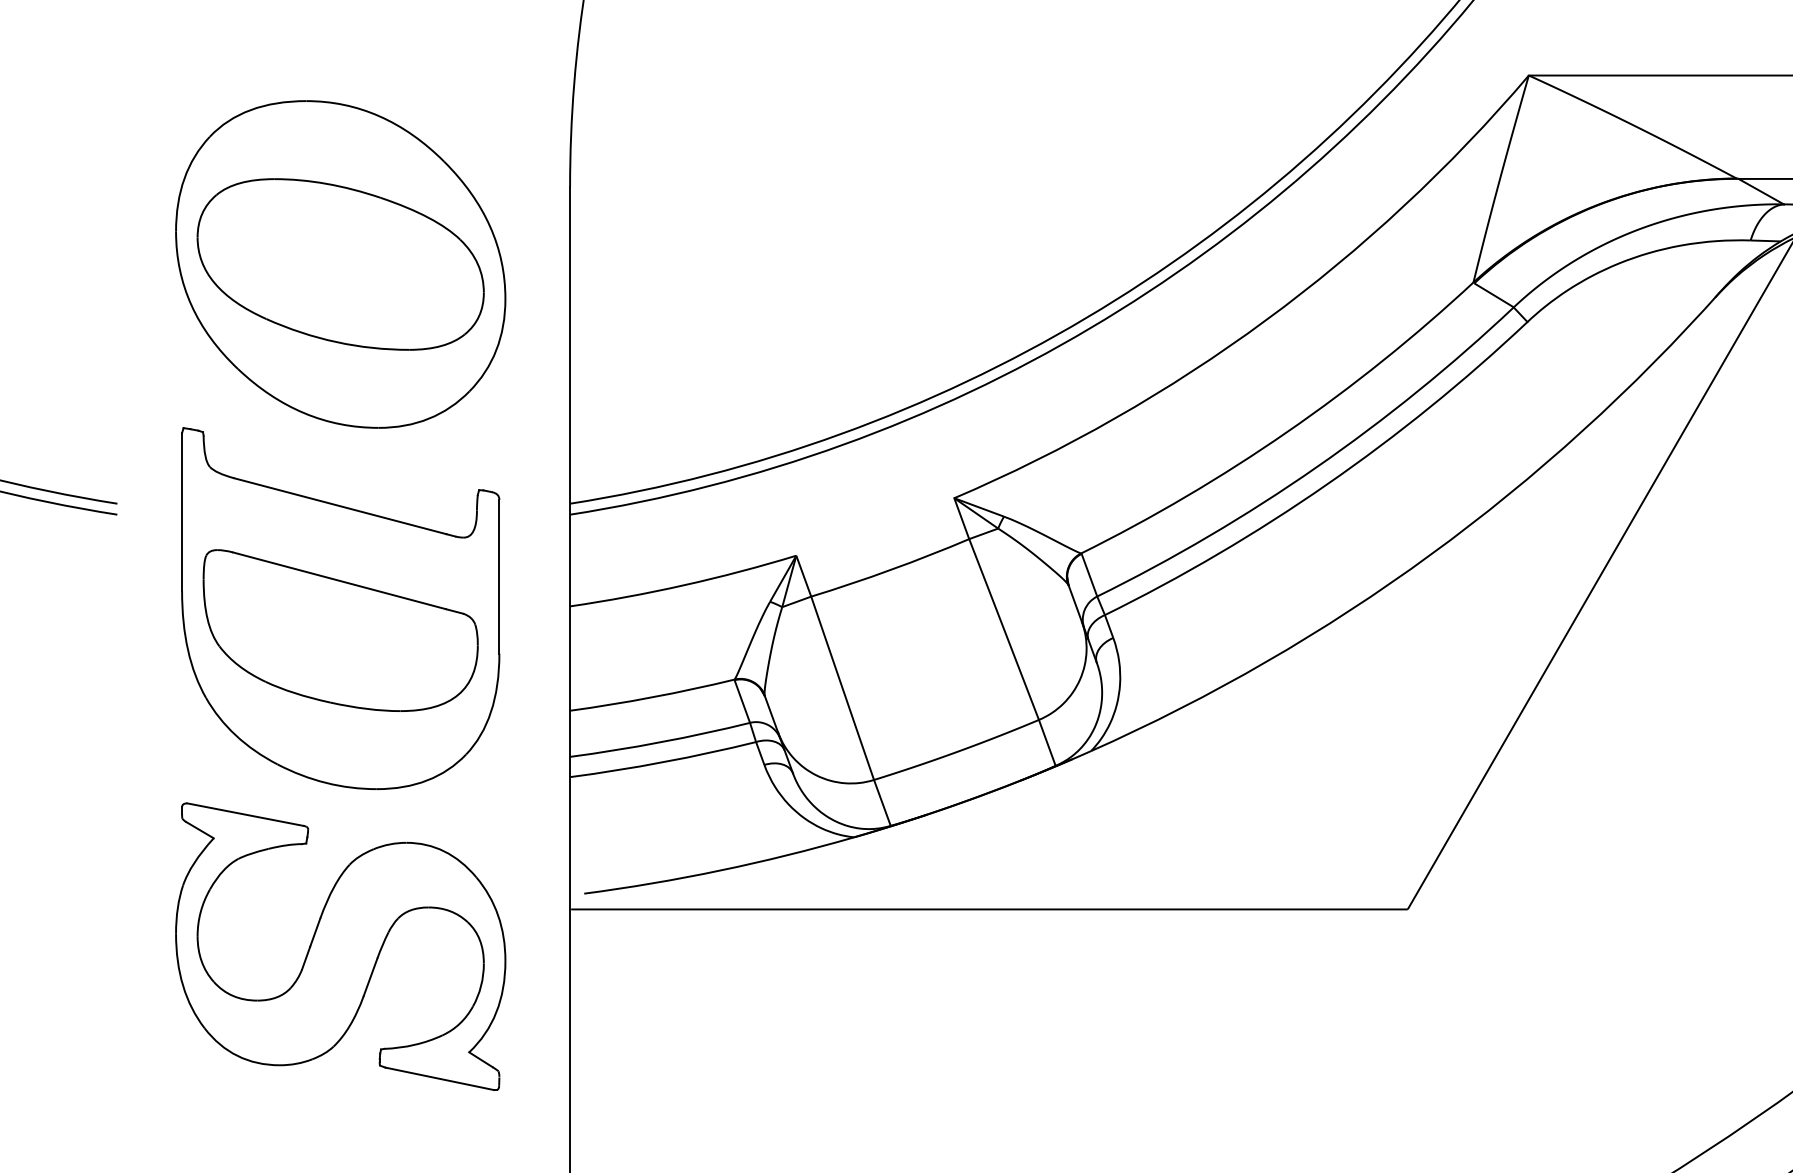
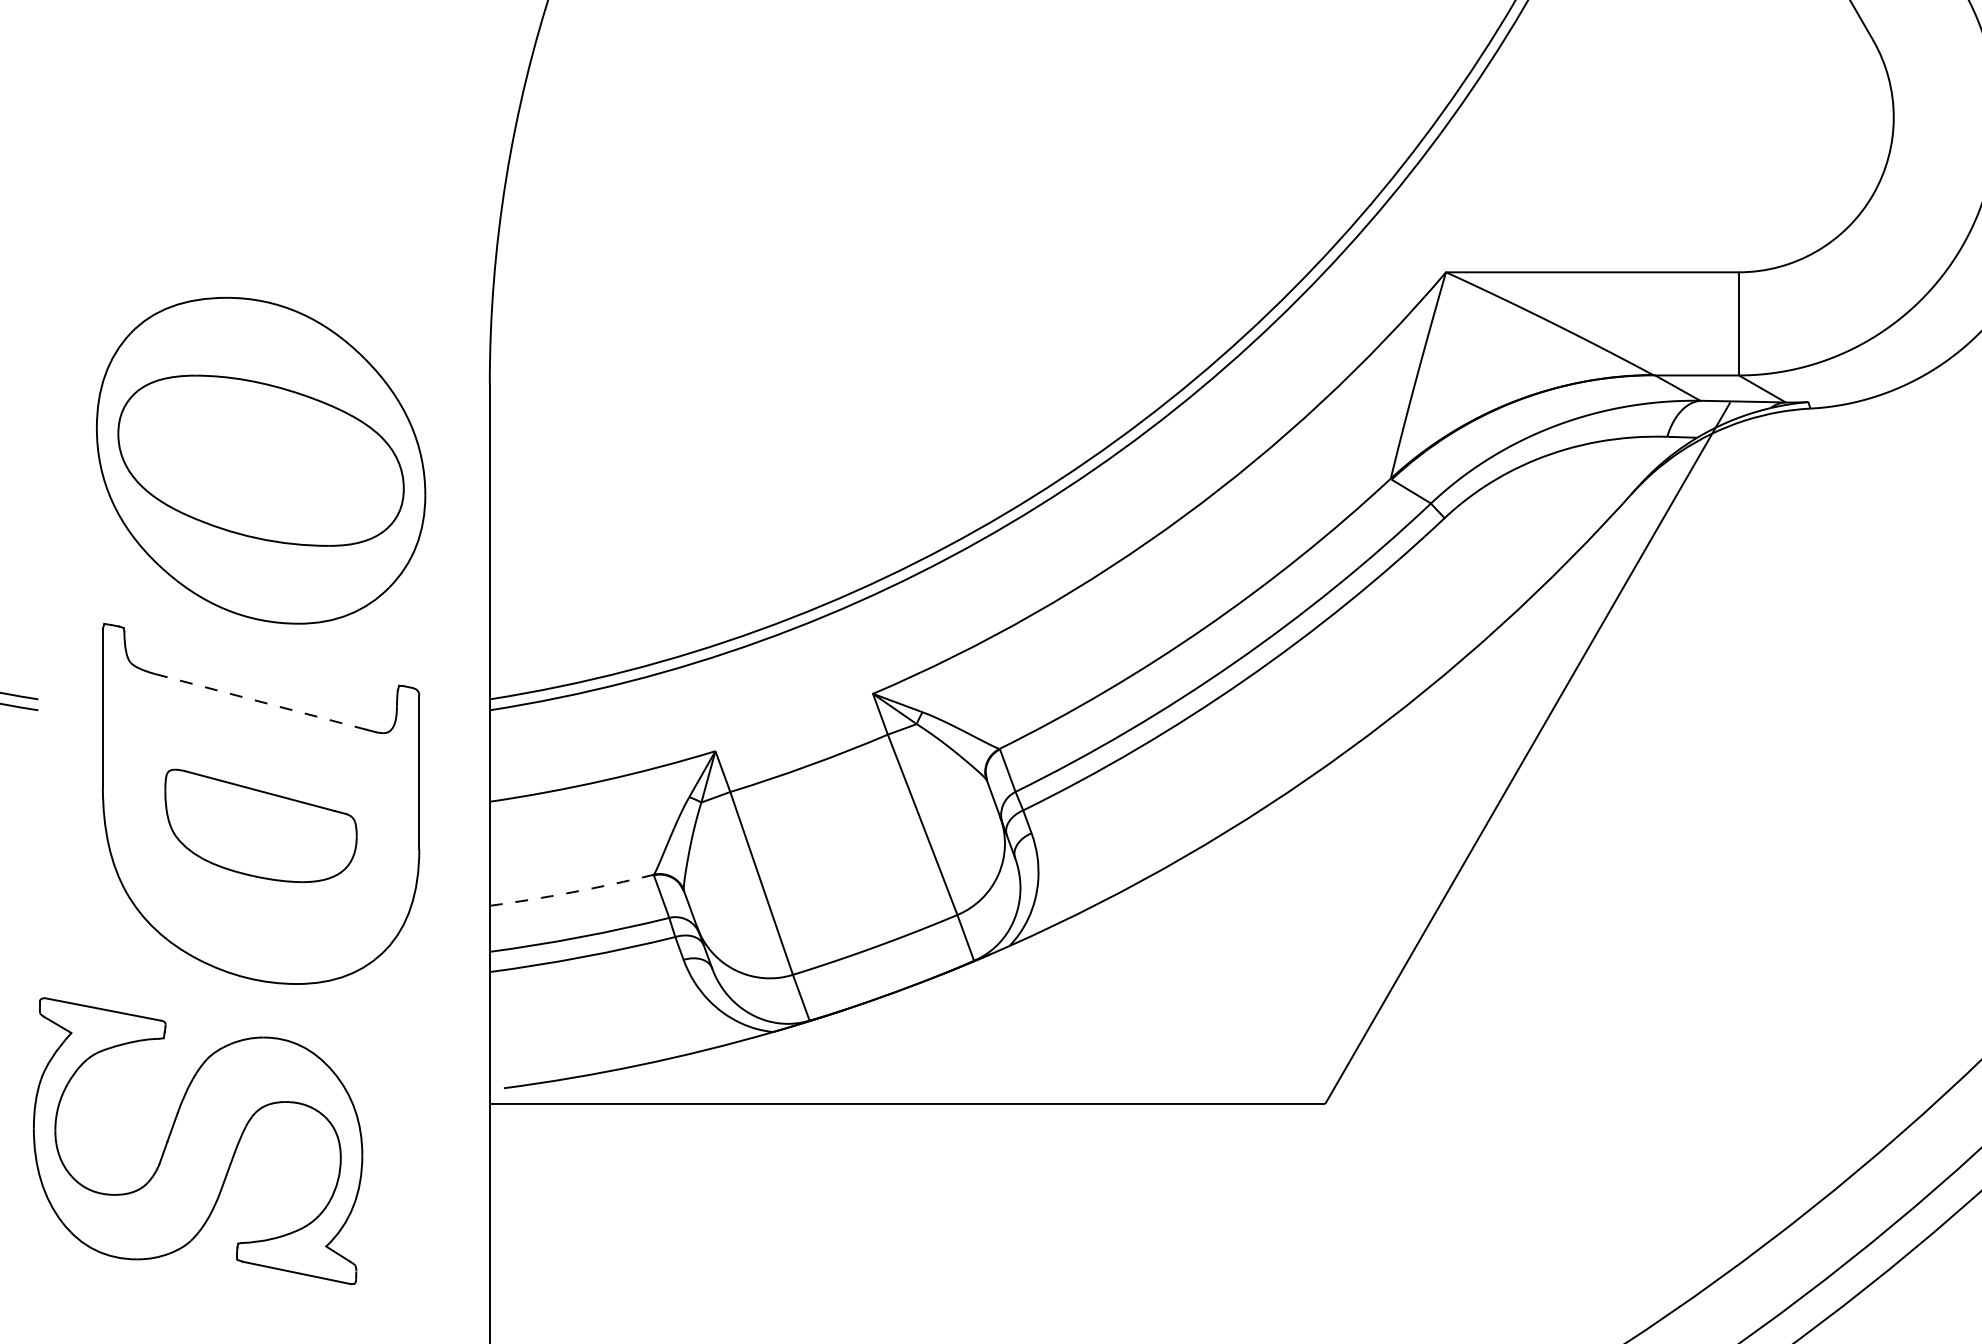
line: (341, 506) -> (261, 702), solid -> dashed
part: (340, 630) -> (260, 825), size x0.7
arc: (652, 697) -> (572, 892), solid -> dashed
part: (341, 947) -> (198, 1141), moved

